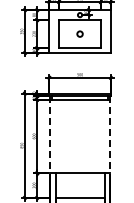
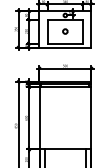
line: (49, 134) -> (39, 116), dashed -> solid
line: (110, 134) -> (91, 116), dashed -> solid

